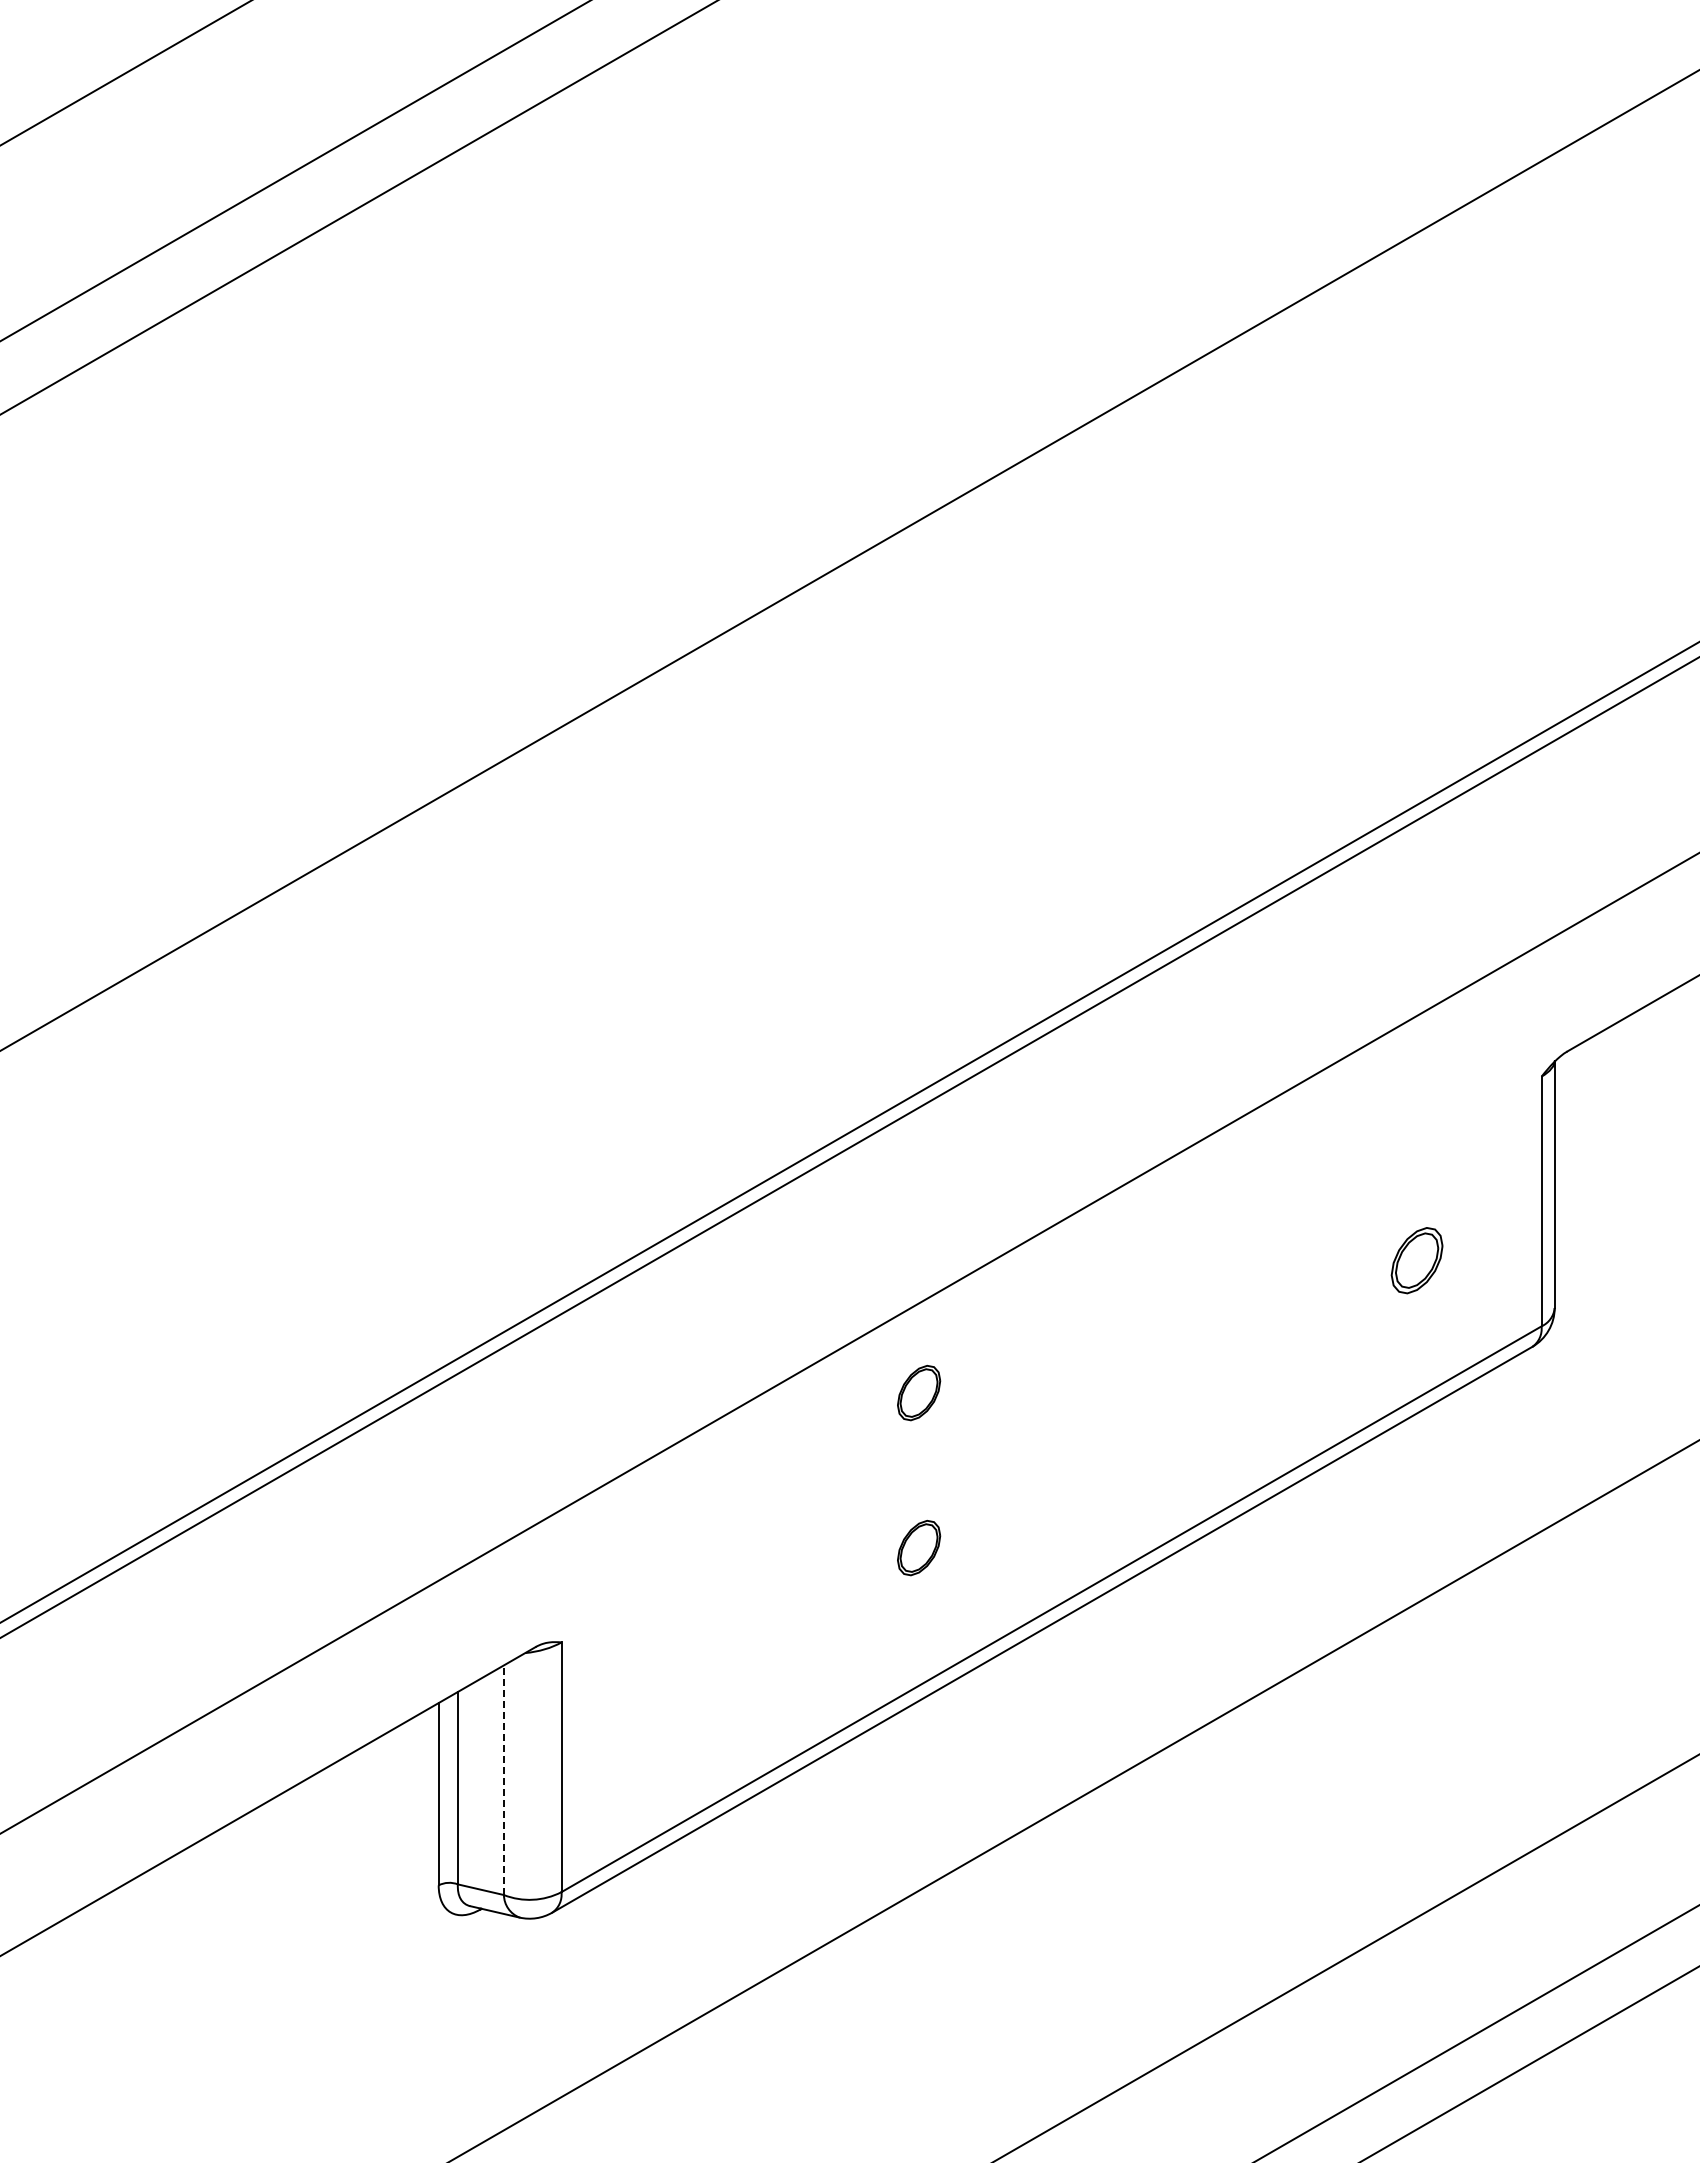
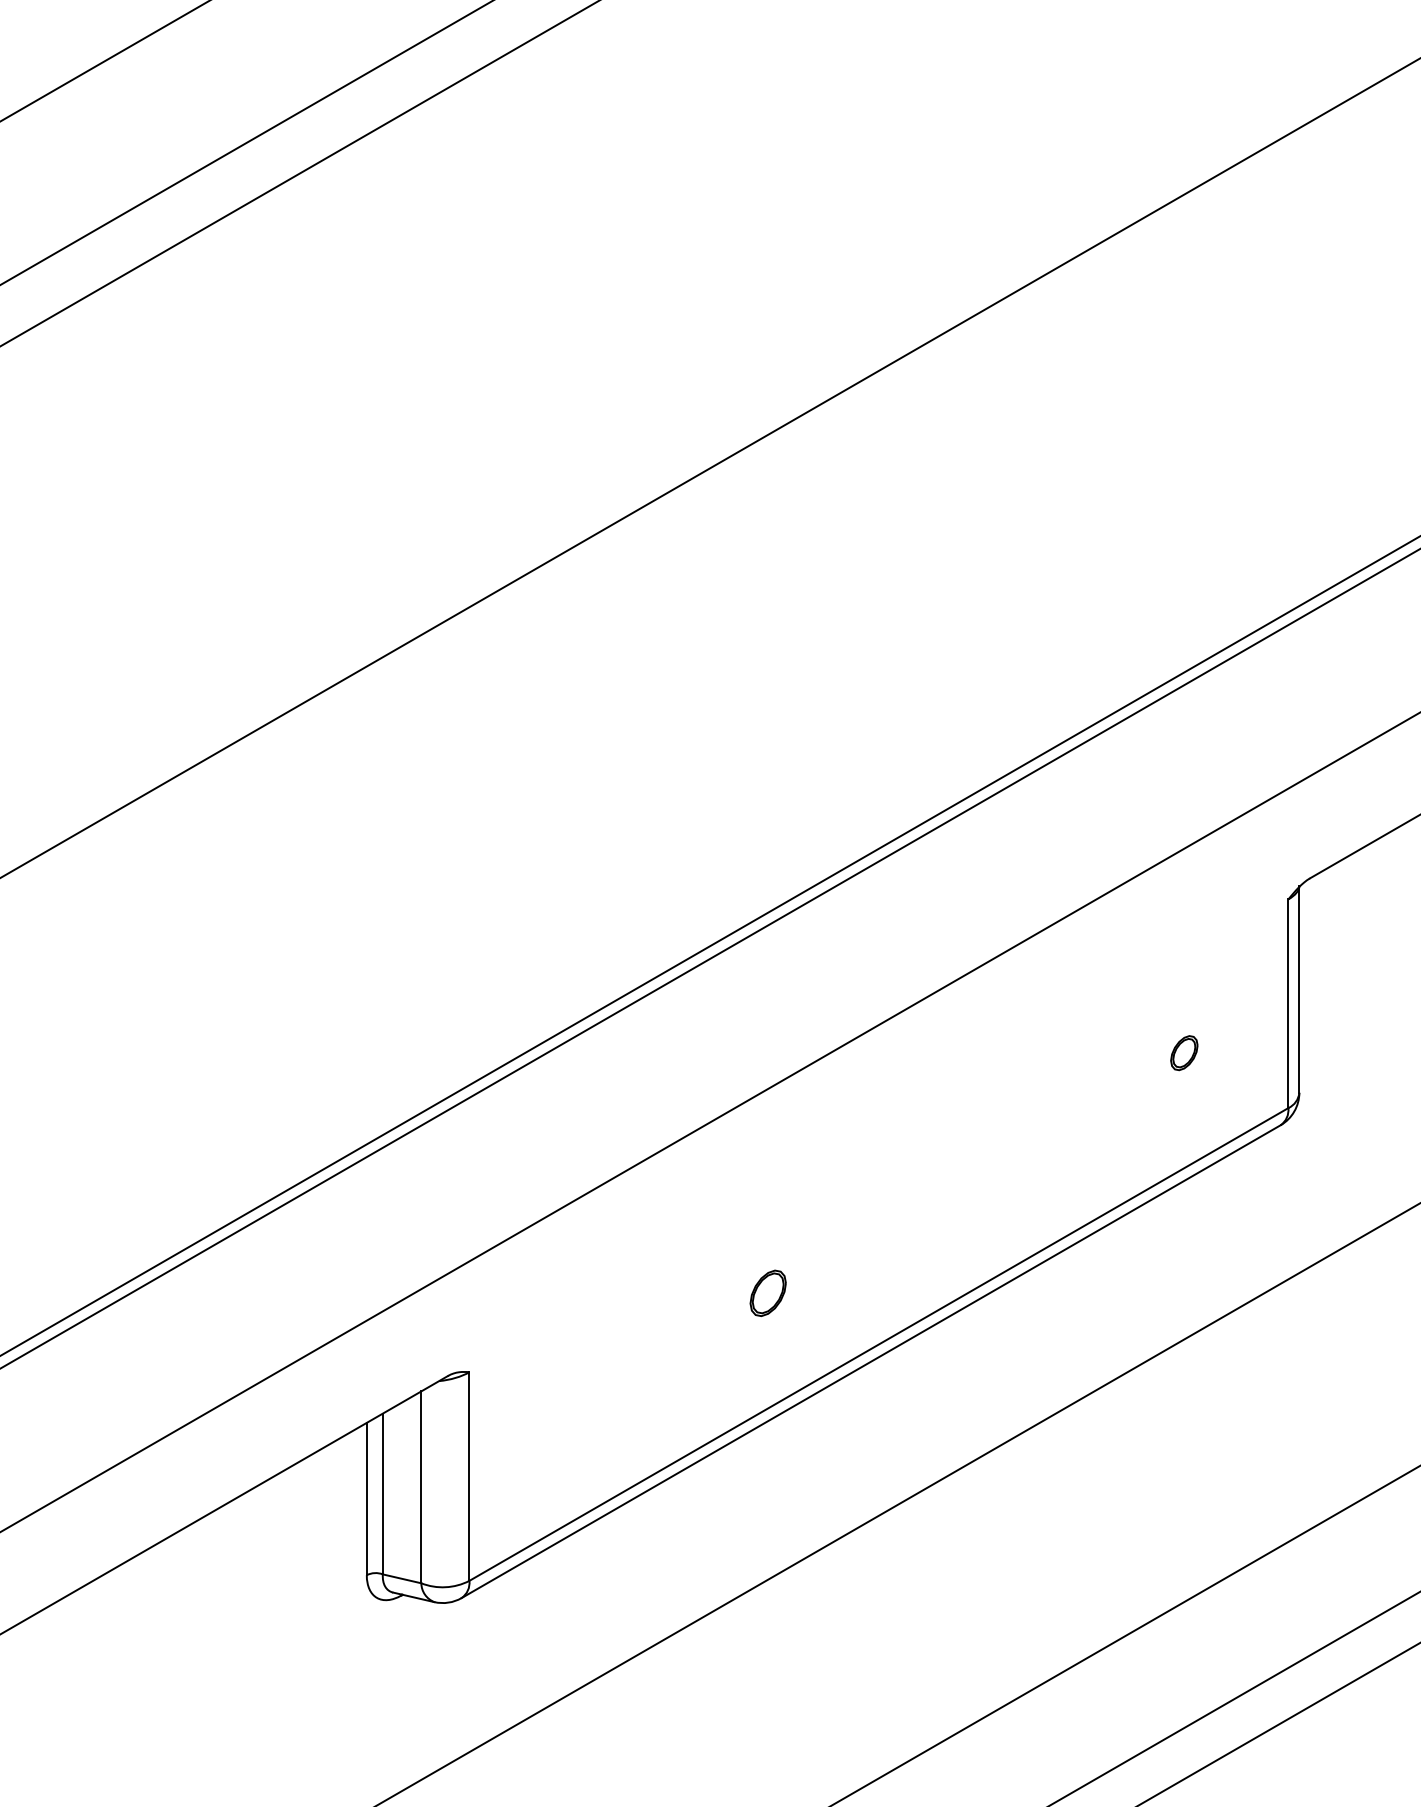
part: (1416, 1260) -> (1183, 1053), size x0.62
part: (919, 1392) -> (768, 1163), removed
line: (503, 1780) -> (420, 1487), dashed -> solid

